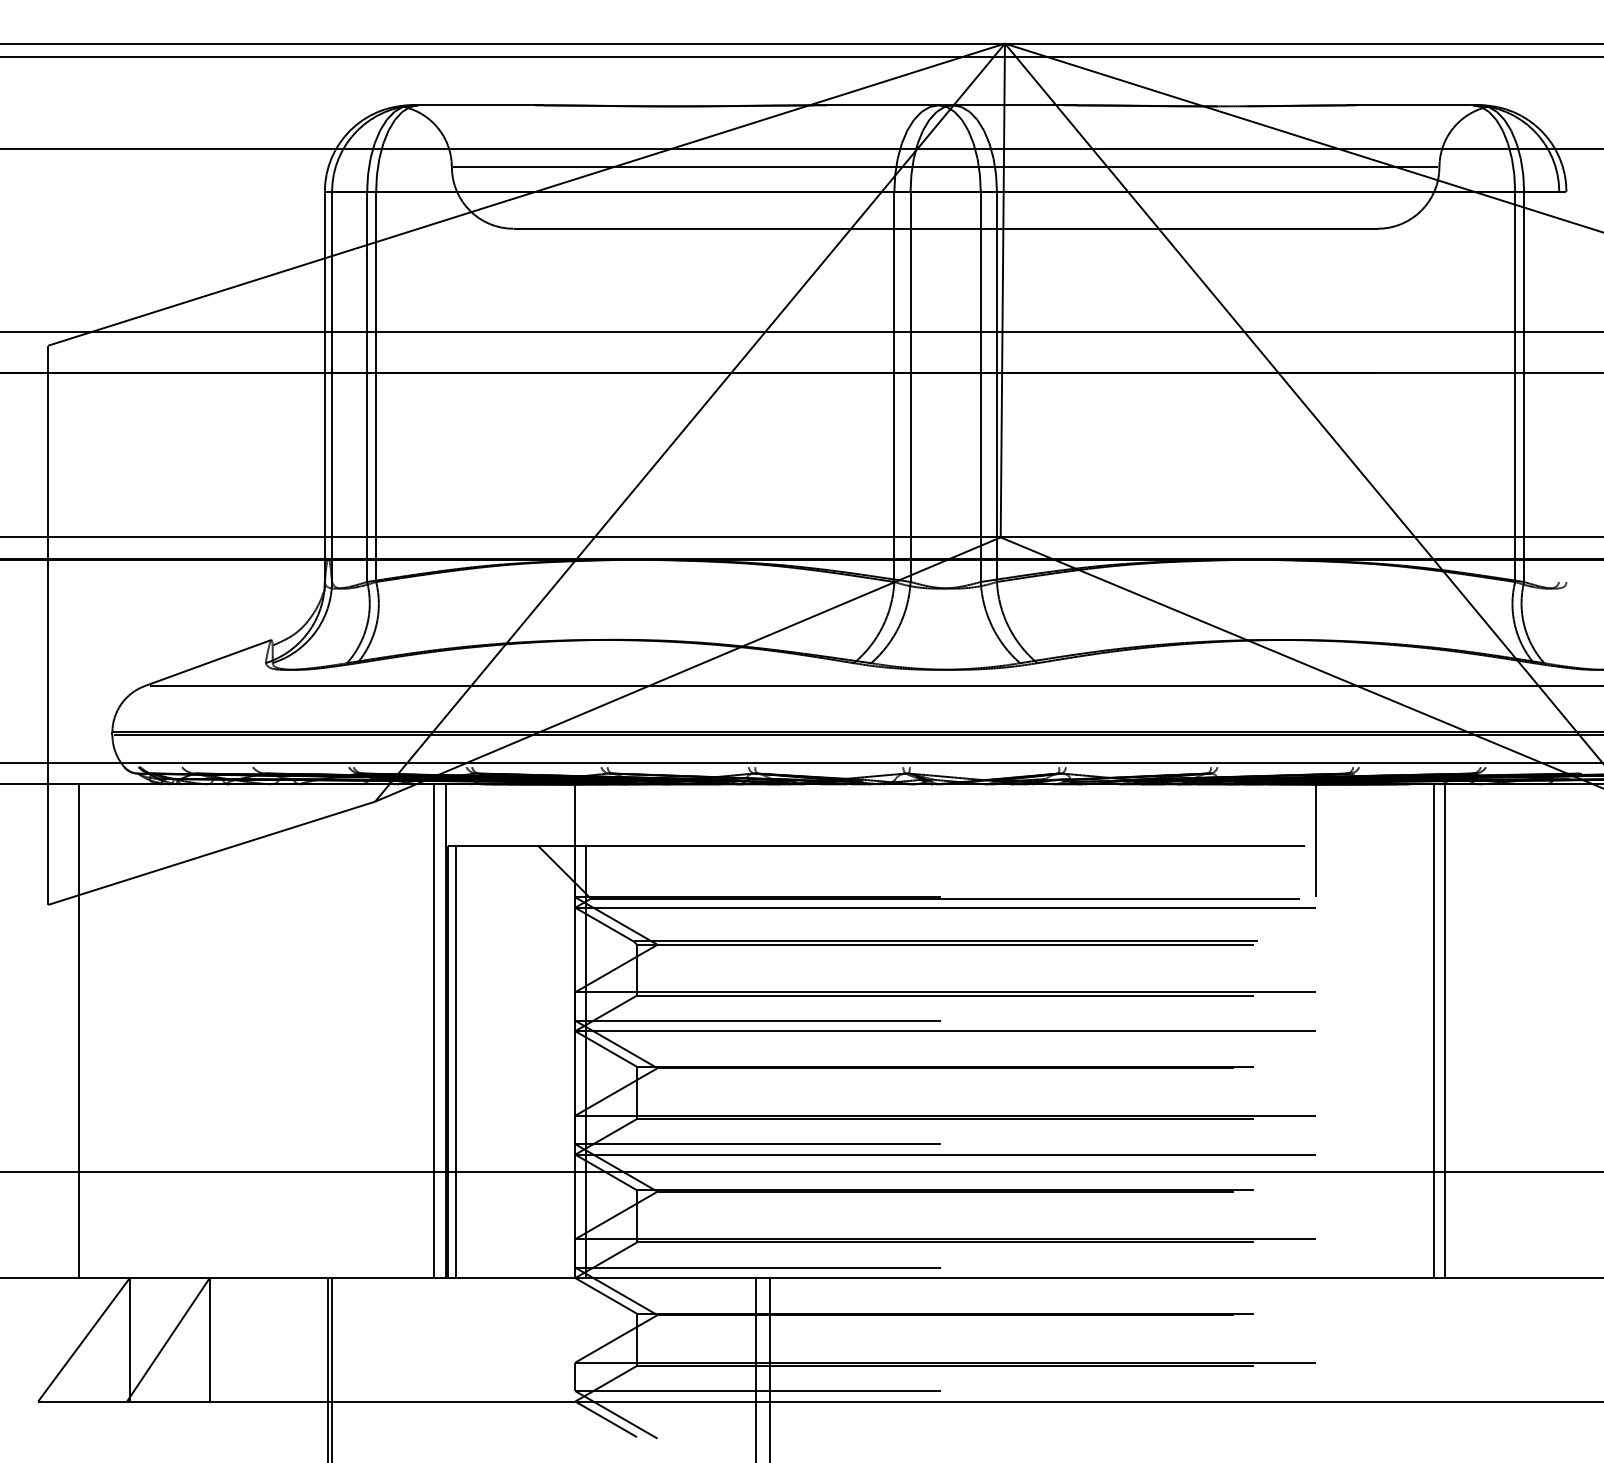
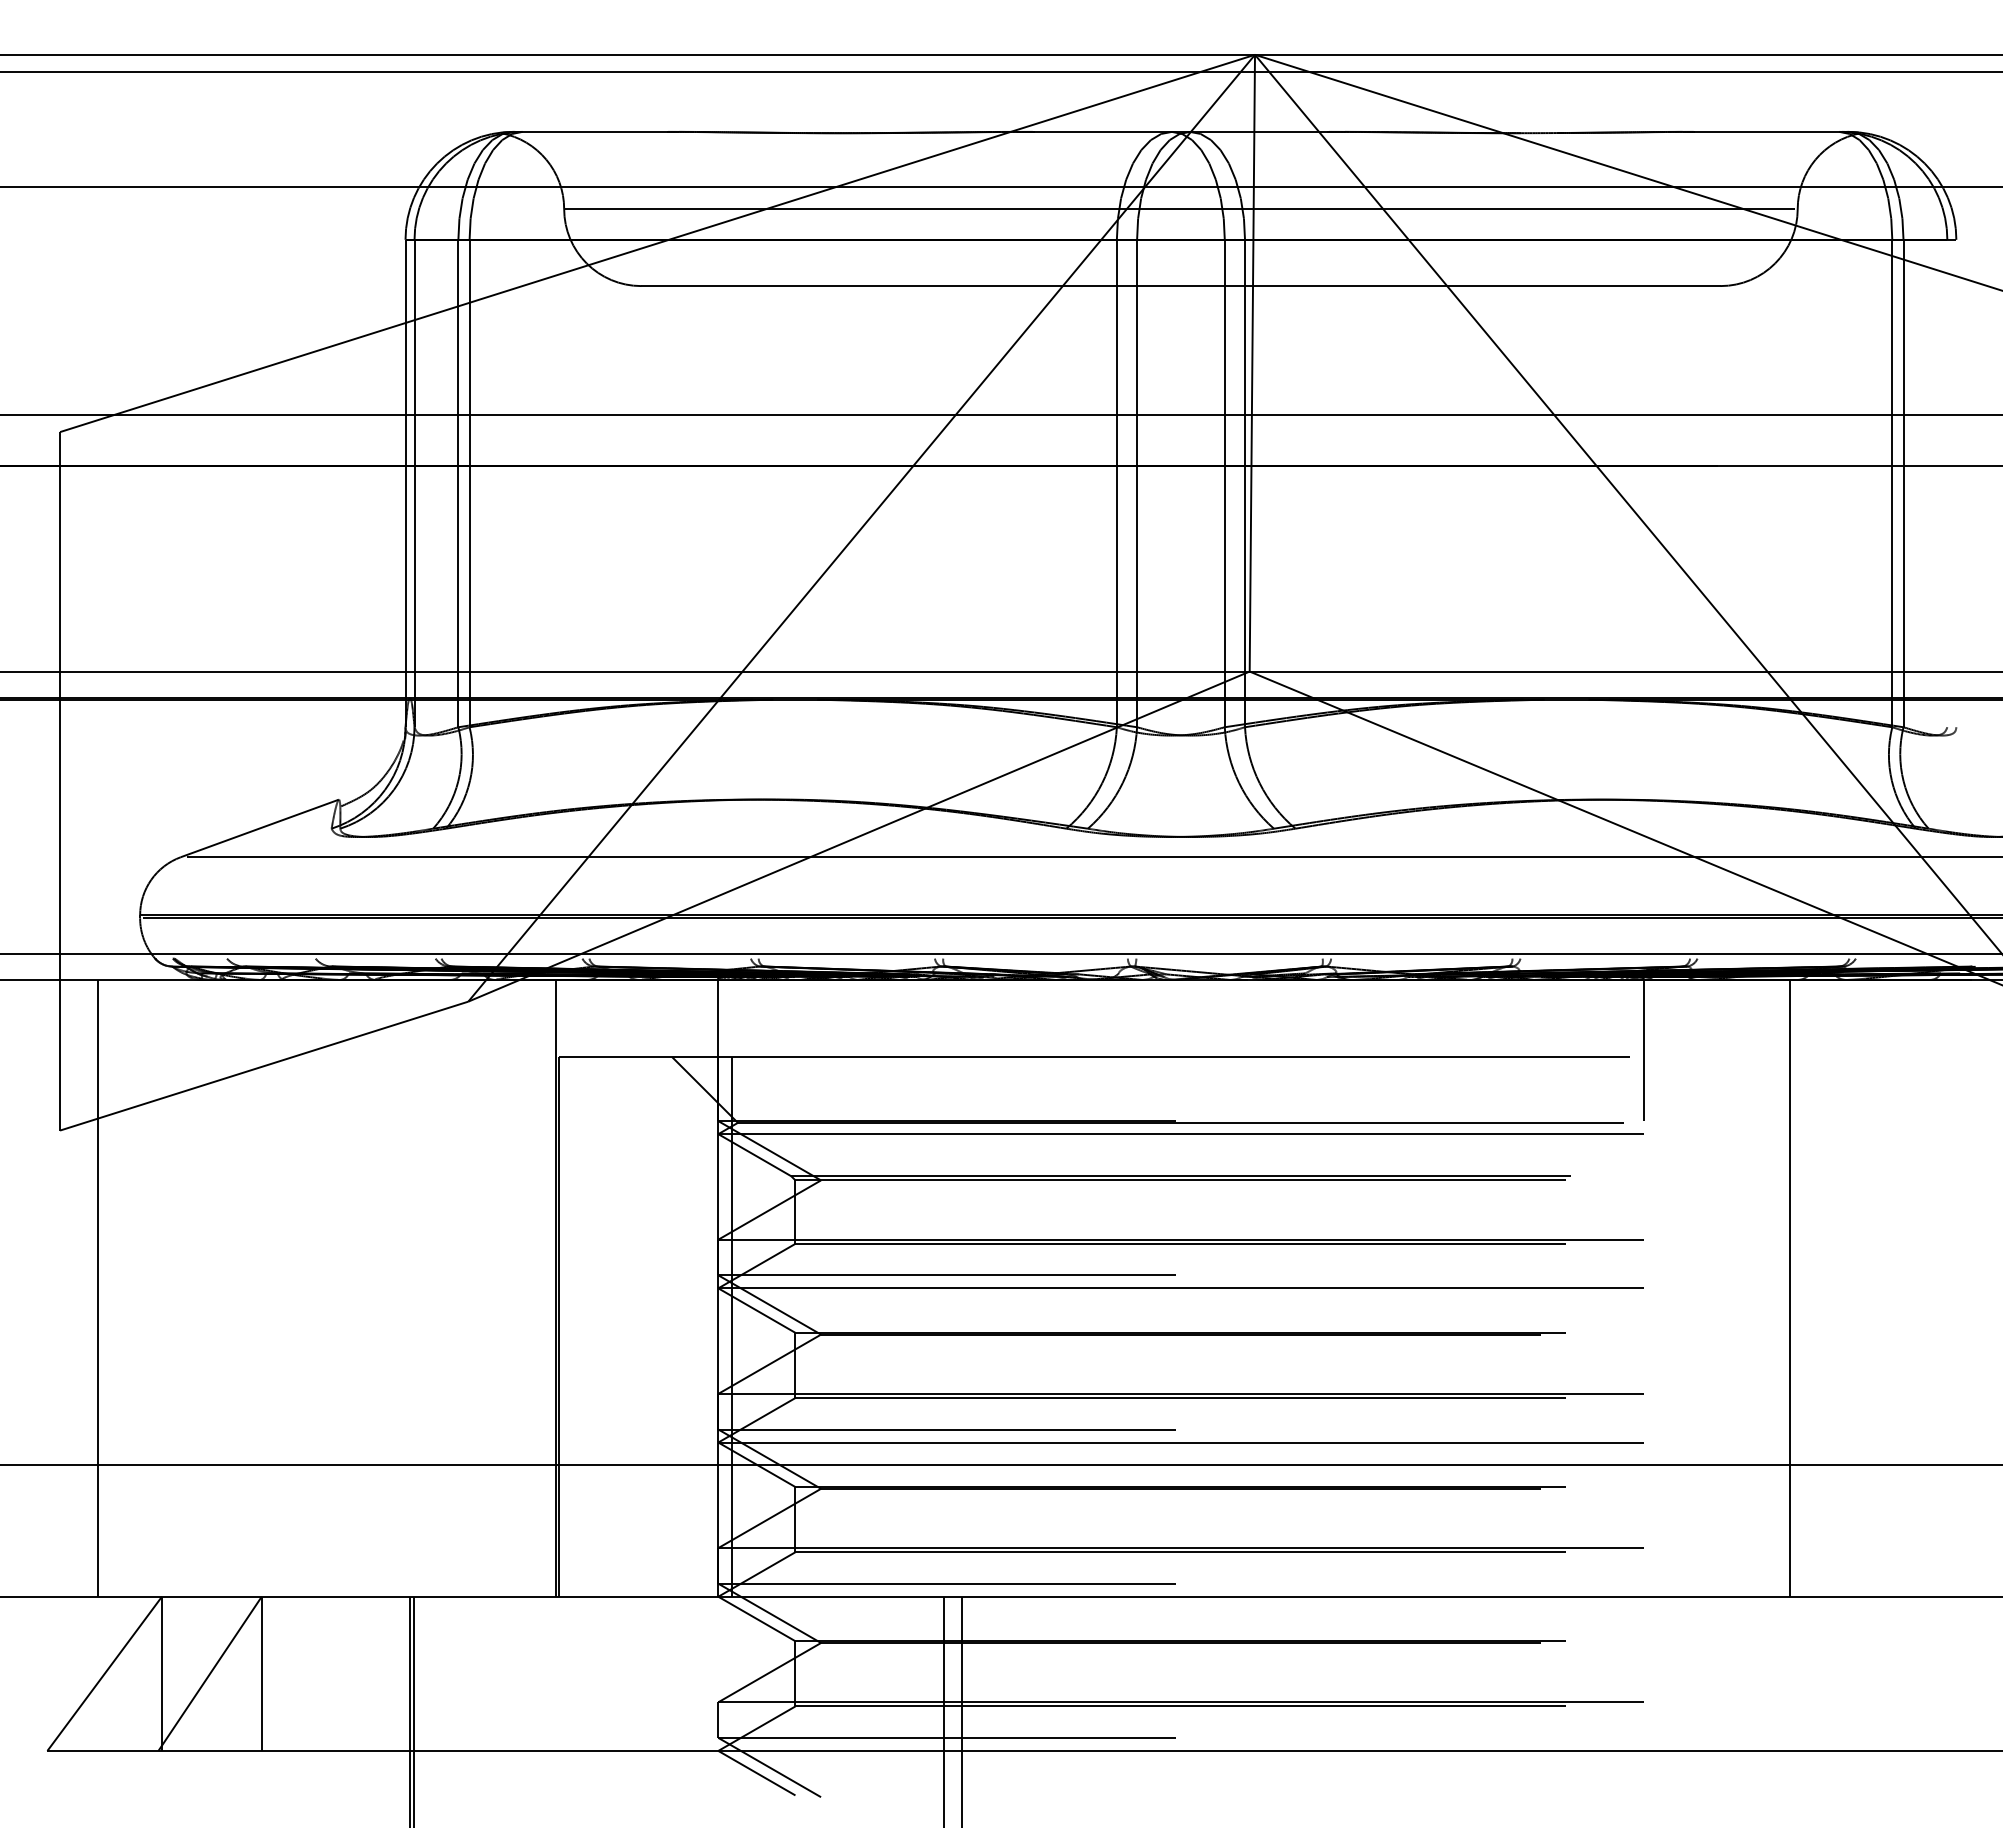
line: (433, 1030) -> (541, 1287), removed
line: (1445, 1030) -> (1805, 1287), removed
line: (456, 1061) -> (569, 1326), removed

